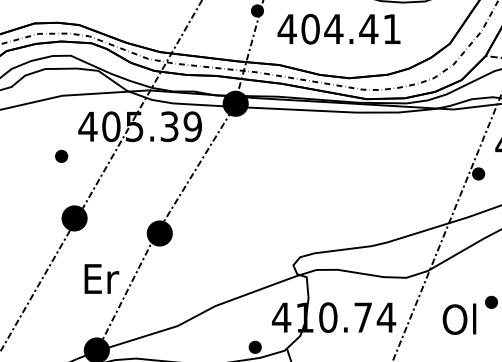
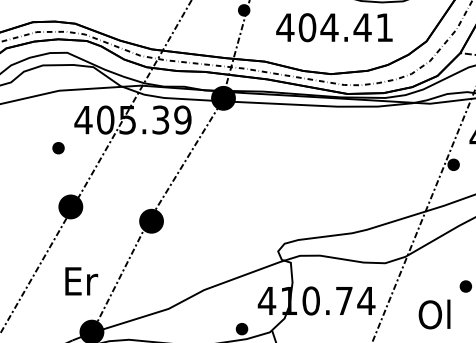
text: (339, 29) -> (334, 27), moved
text: (101, 279) -> (81, 281), moved
text: (459, 319) -> (434, 314), moved

